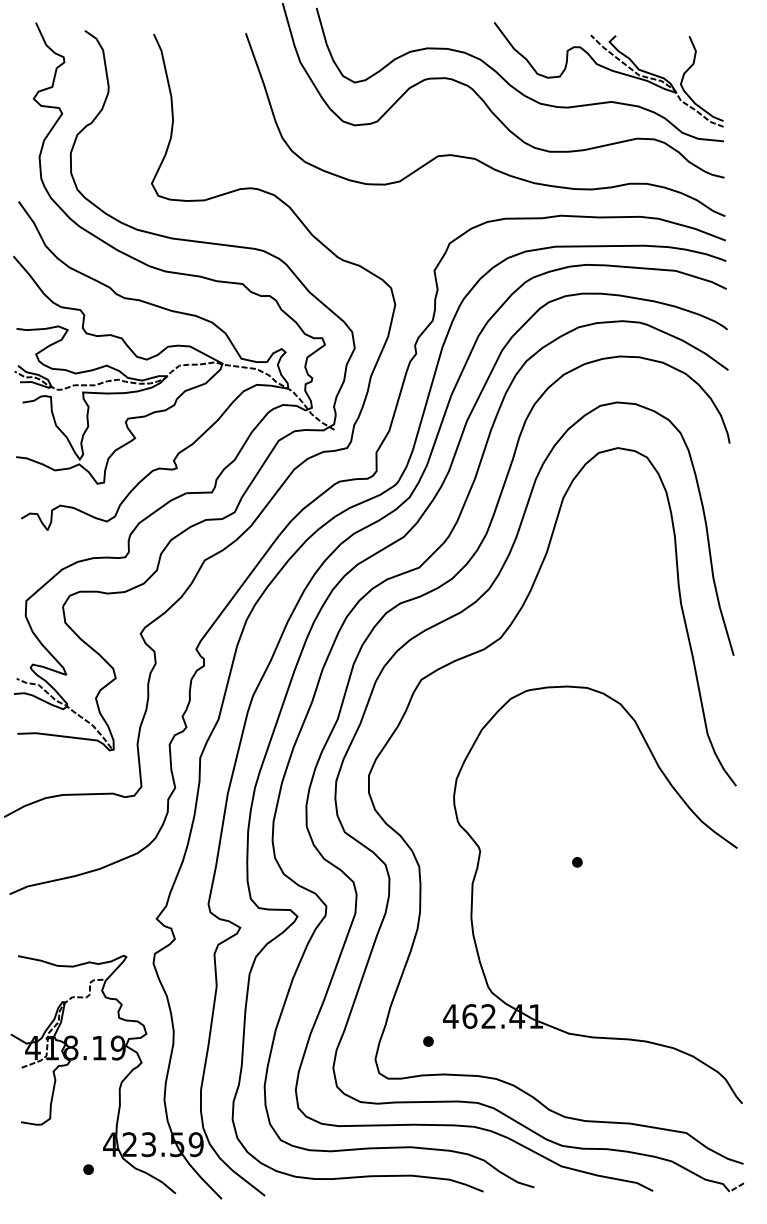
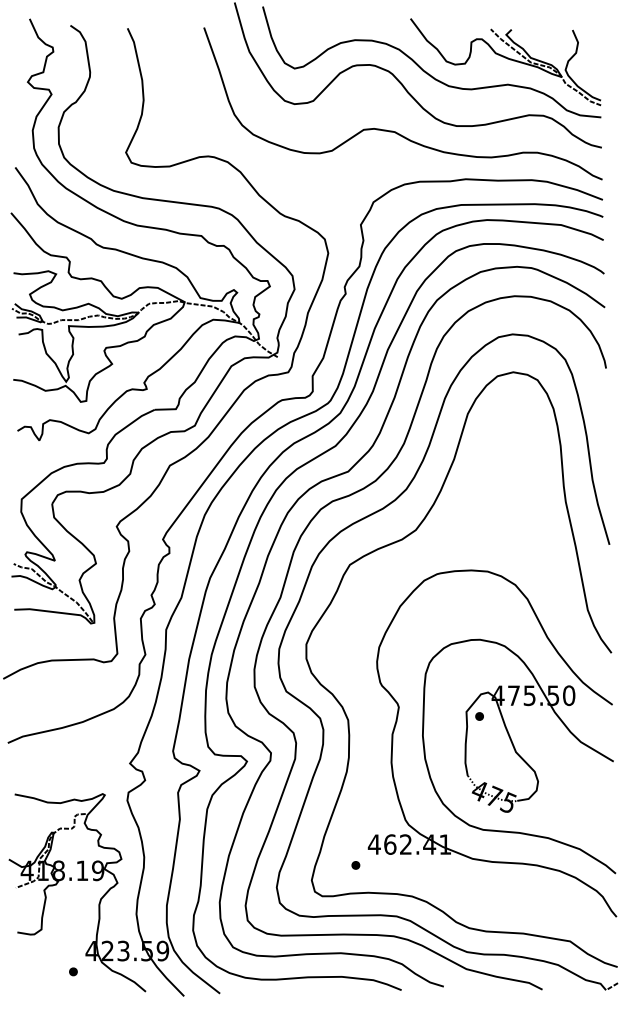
part: (624, 910) -> (518, 756), added

